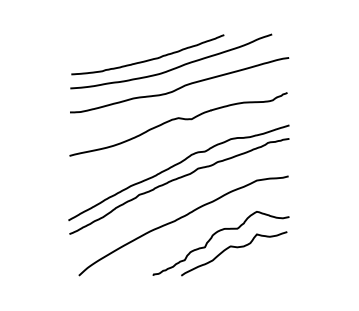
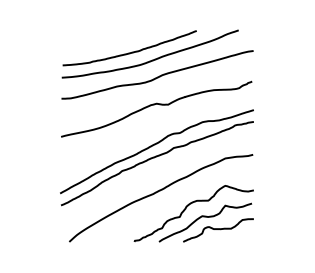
curve: (248, 262) -> (217, 230), added

